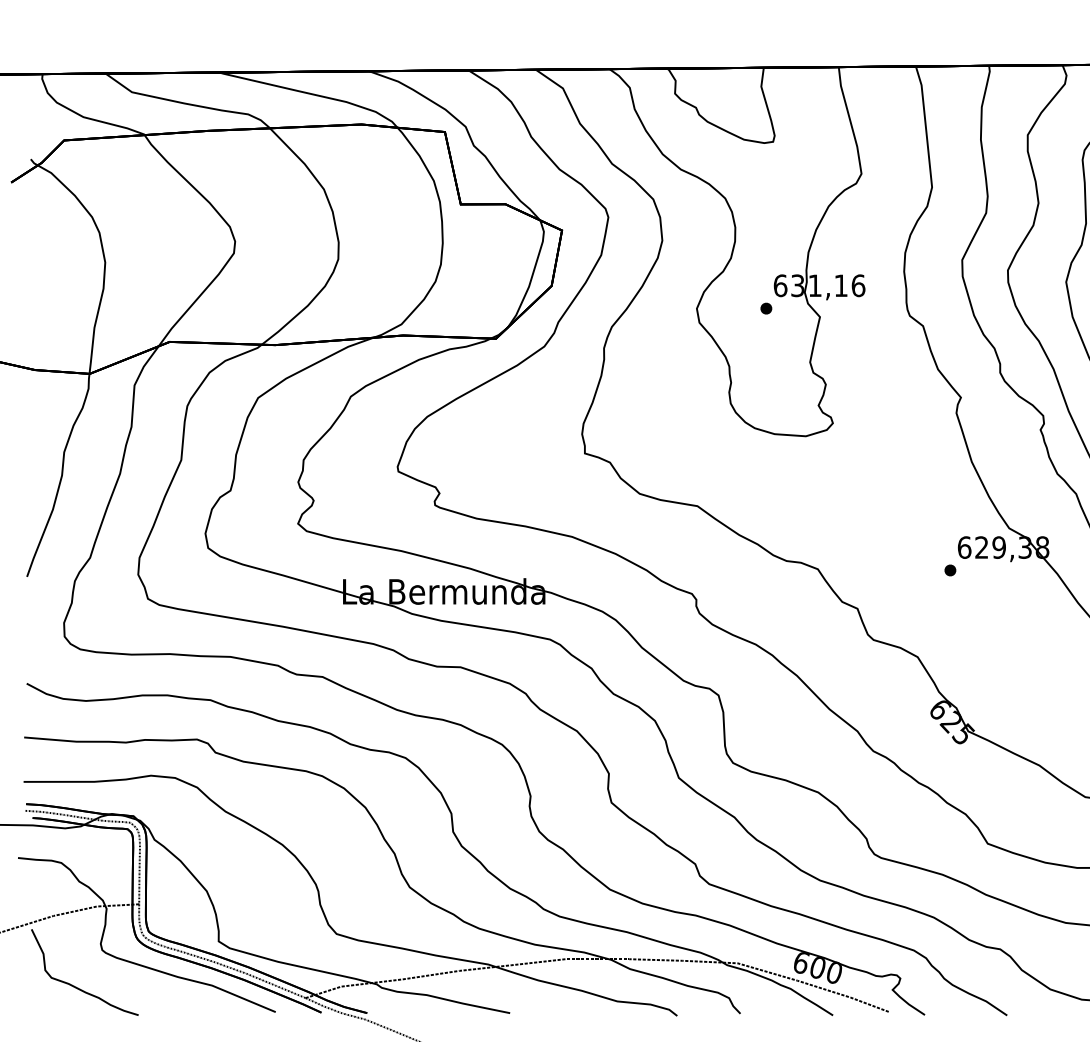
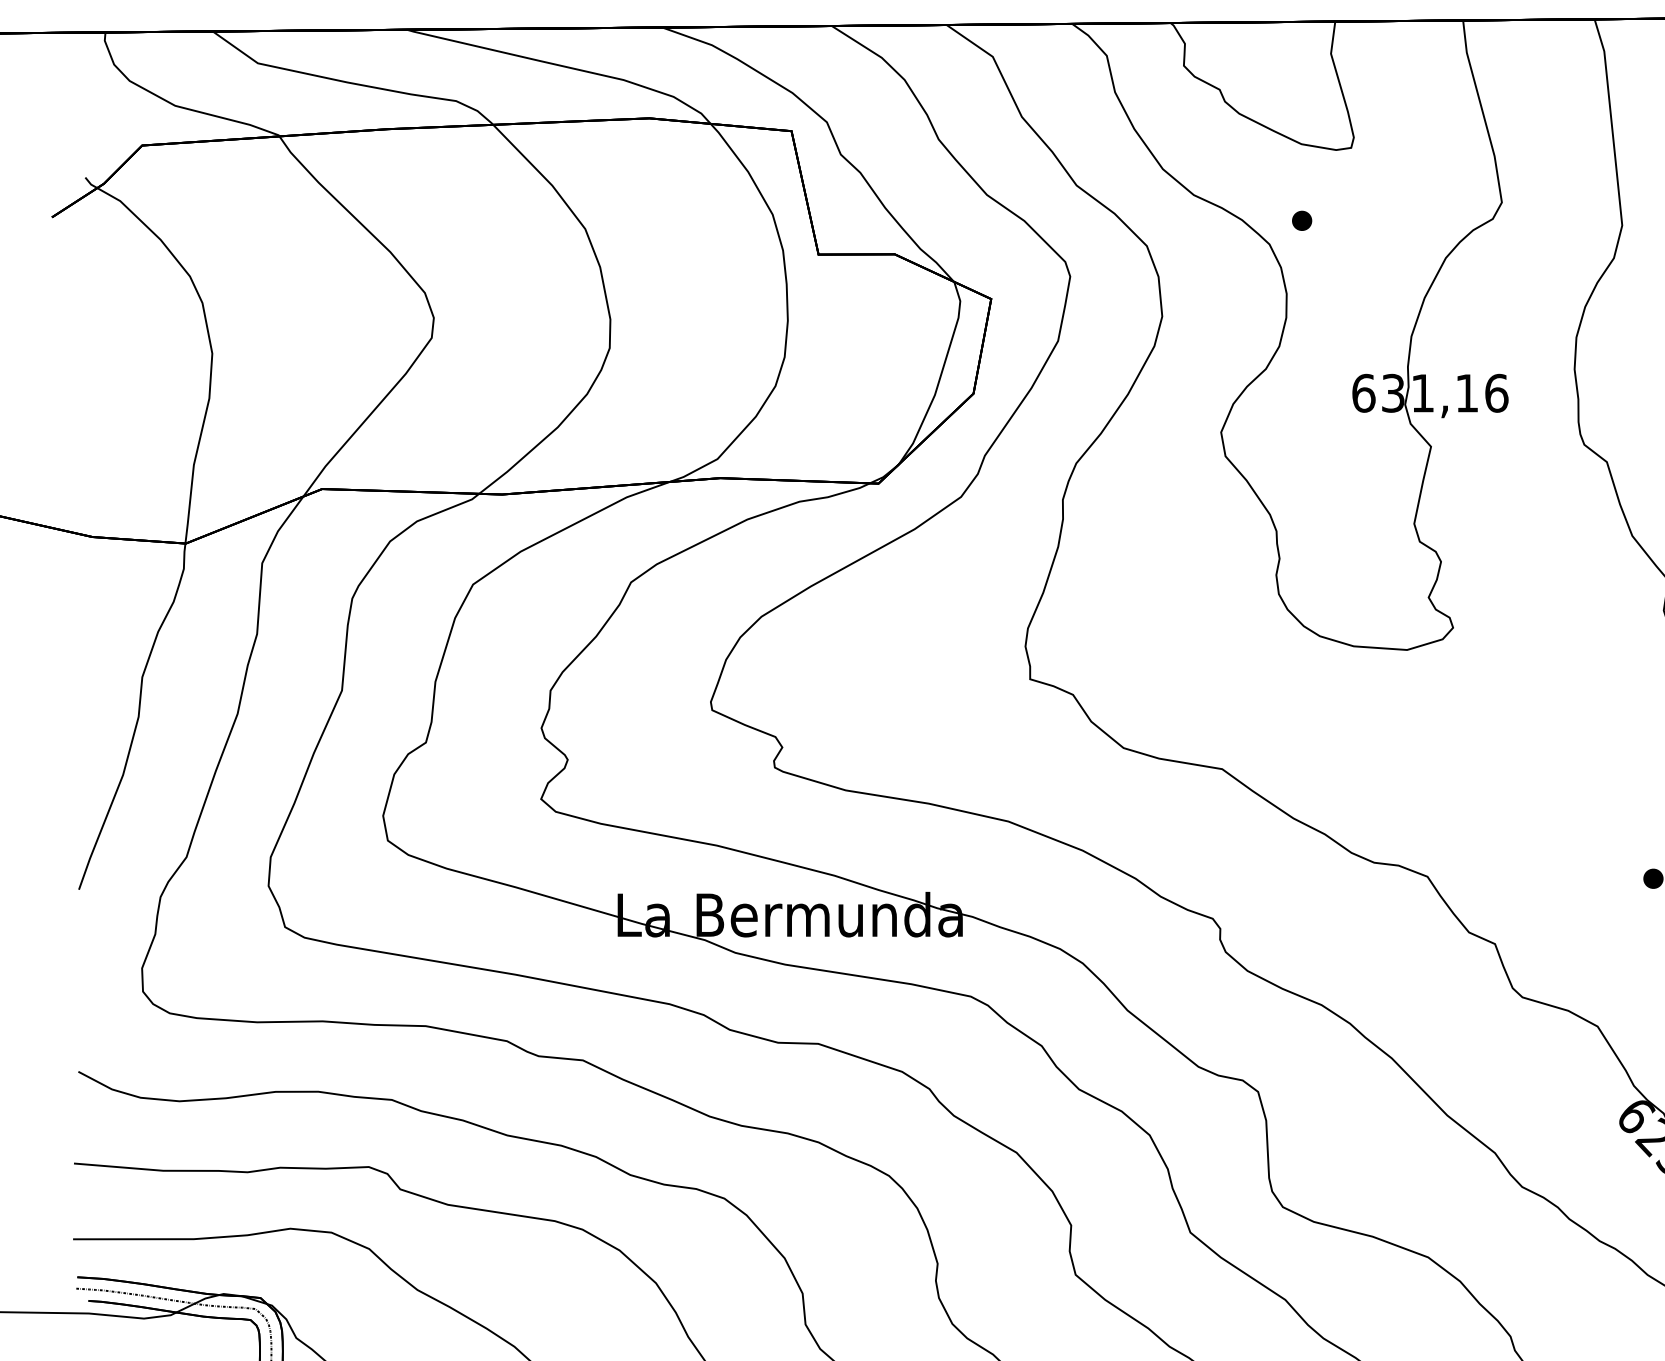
part: (766, 308) -> (1302, 220), moved

